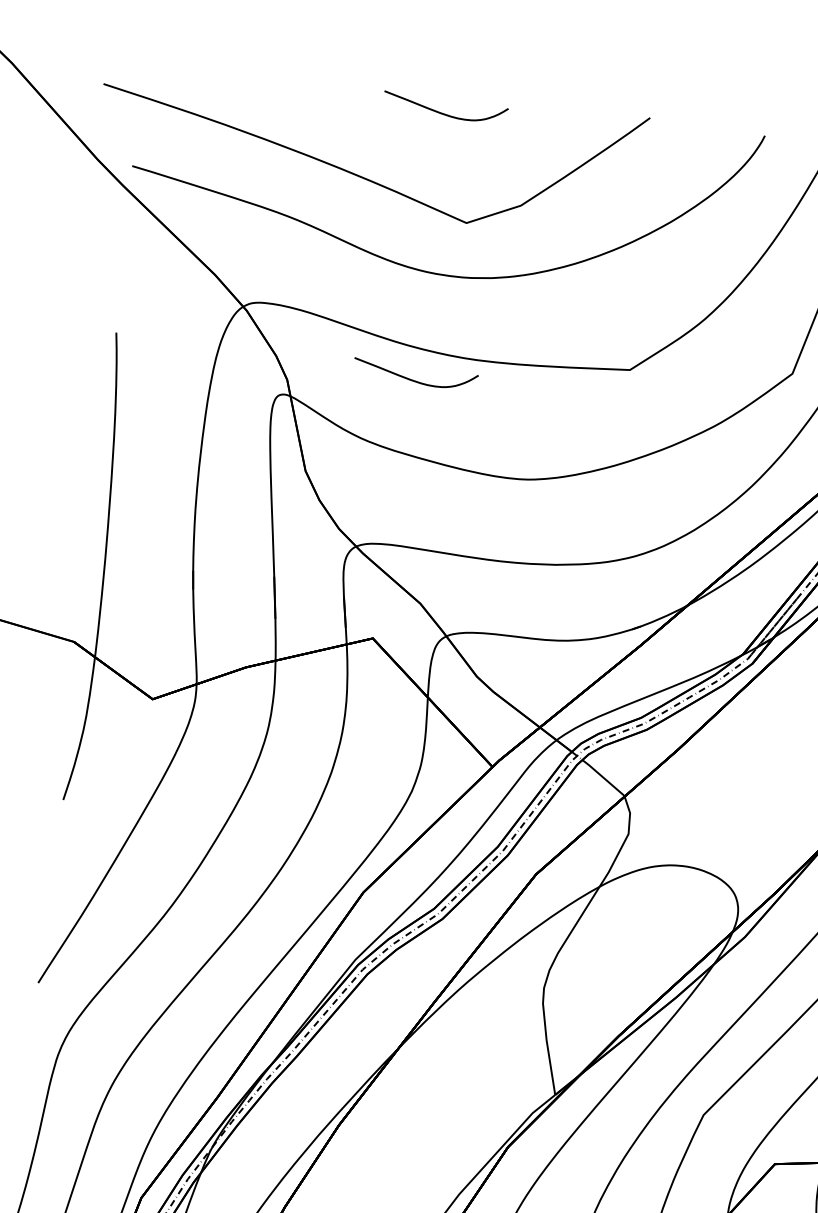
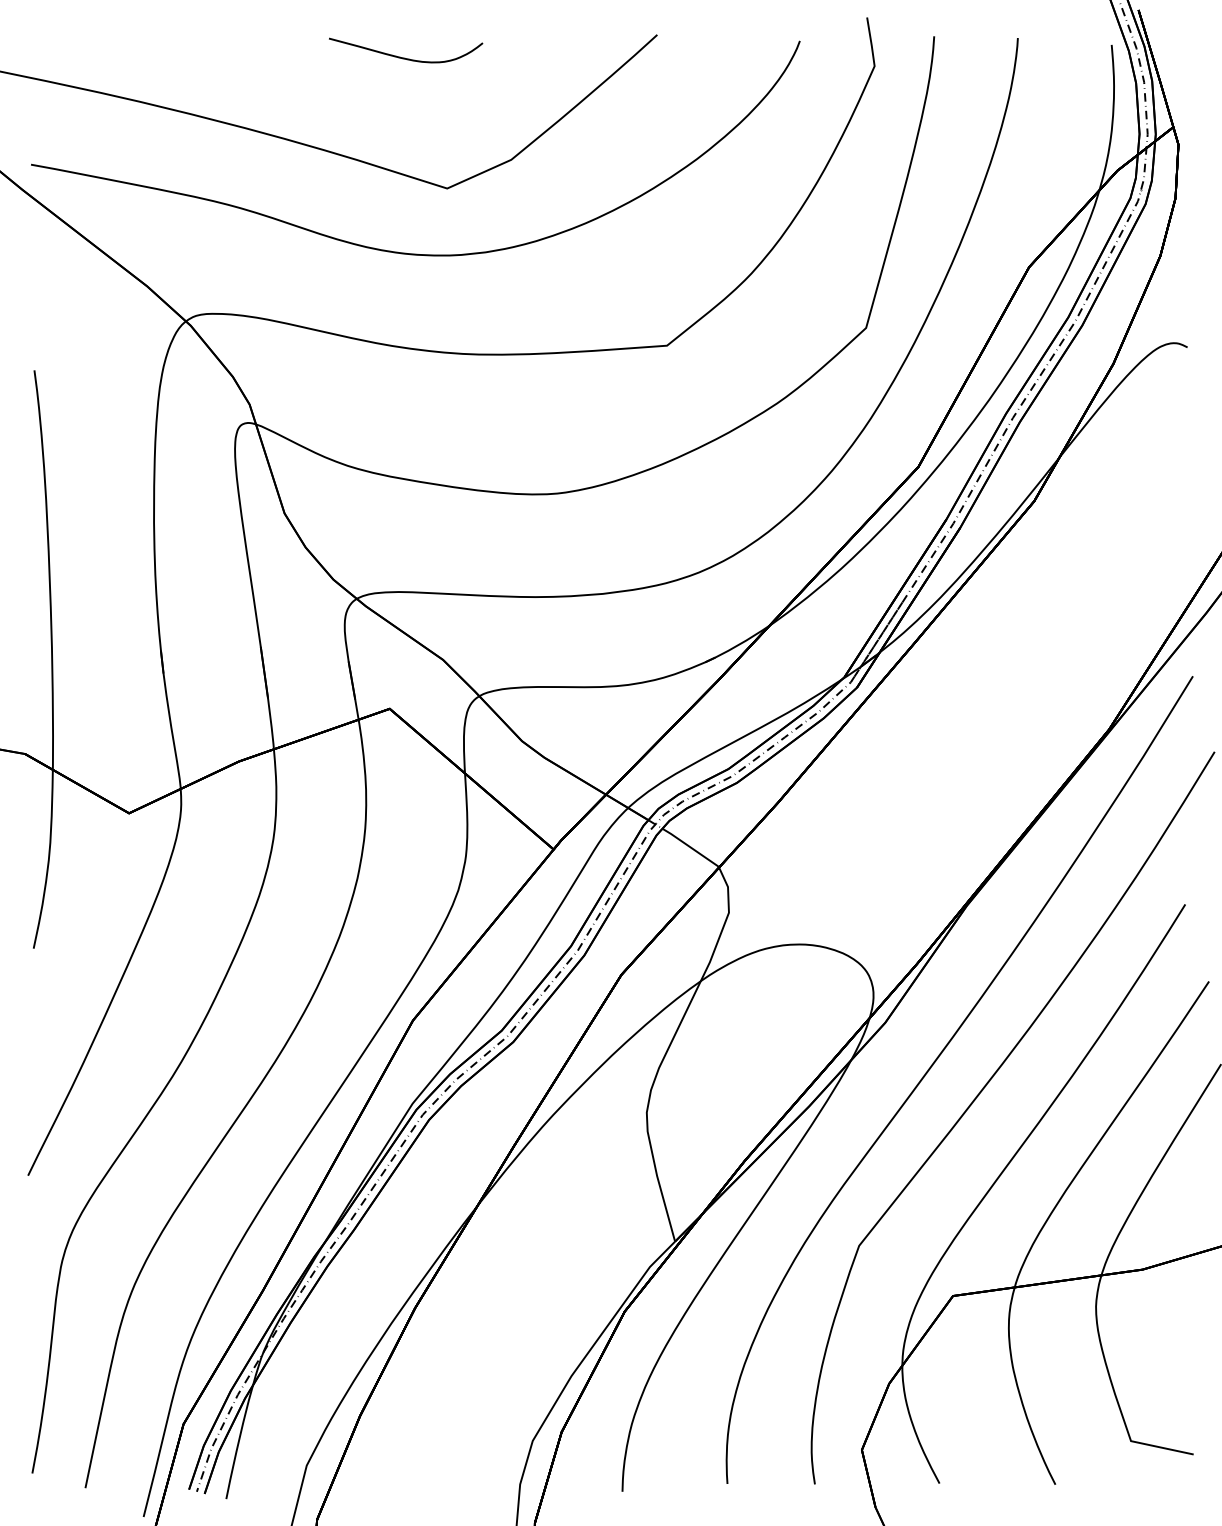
curve: (413, 380) -> (404, 387), removed

